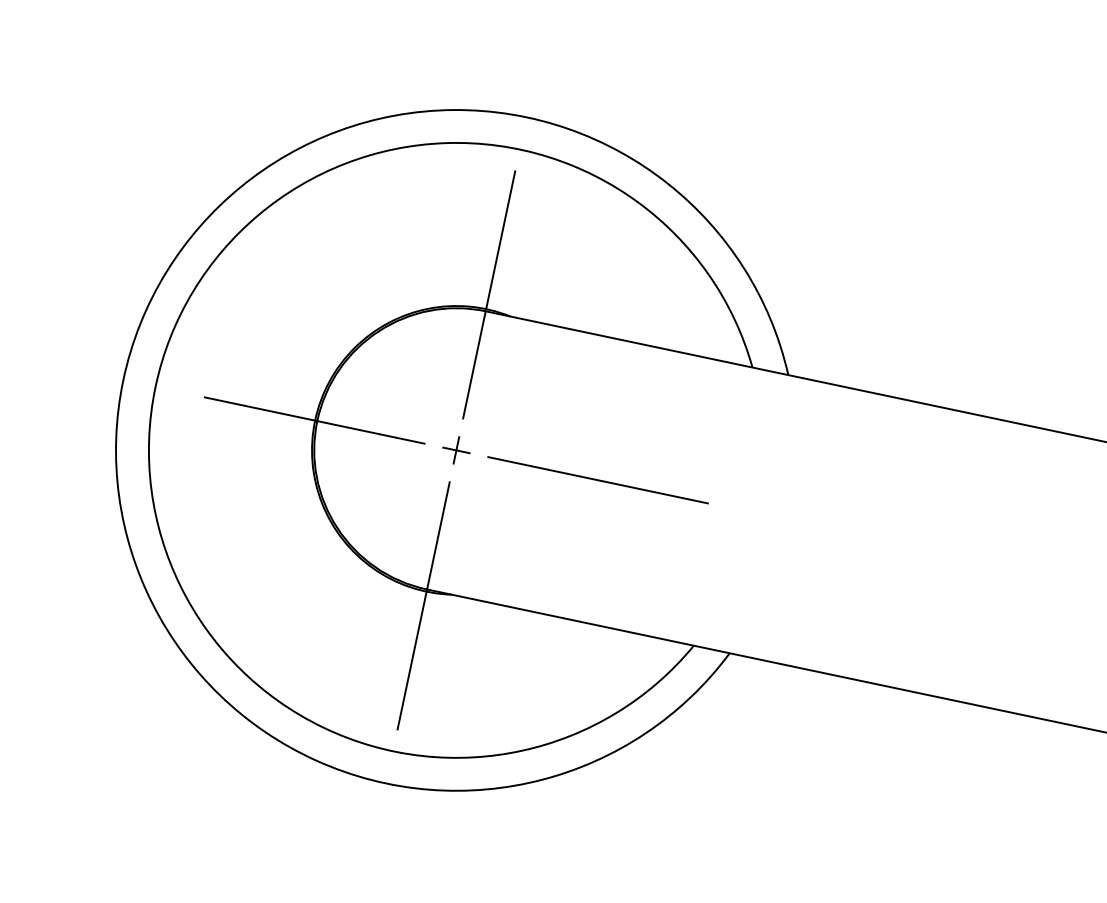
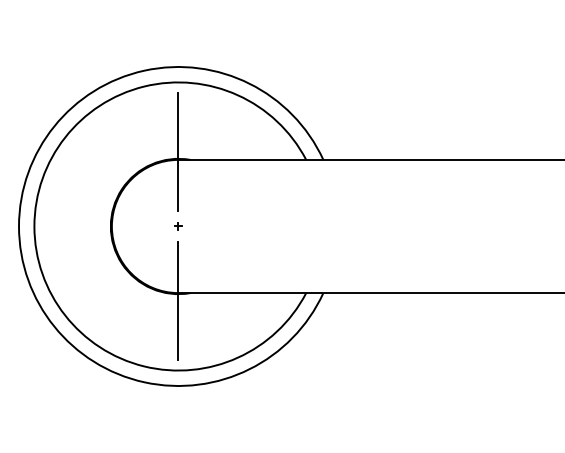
line: (314, 420) -> (110, 226), removed
part: (456, 450) -> (178, 226), size x0.6
line: (596, 479) -> (245, 226), removed

